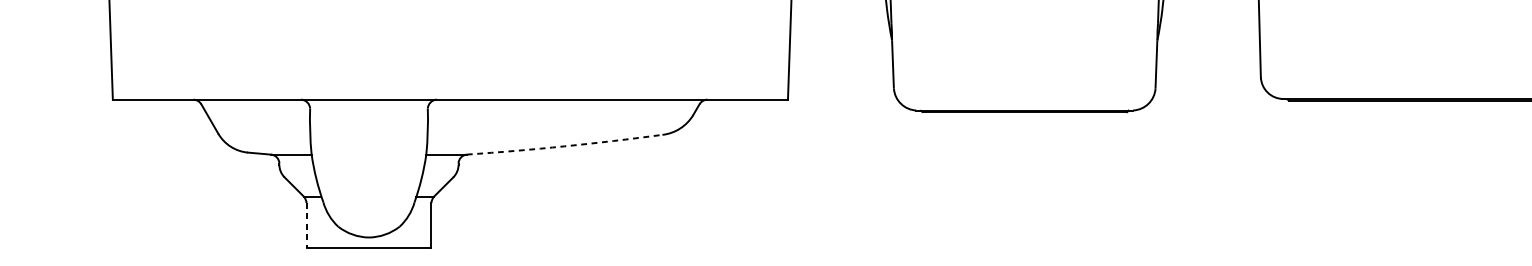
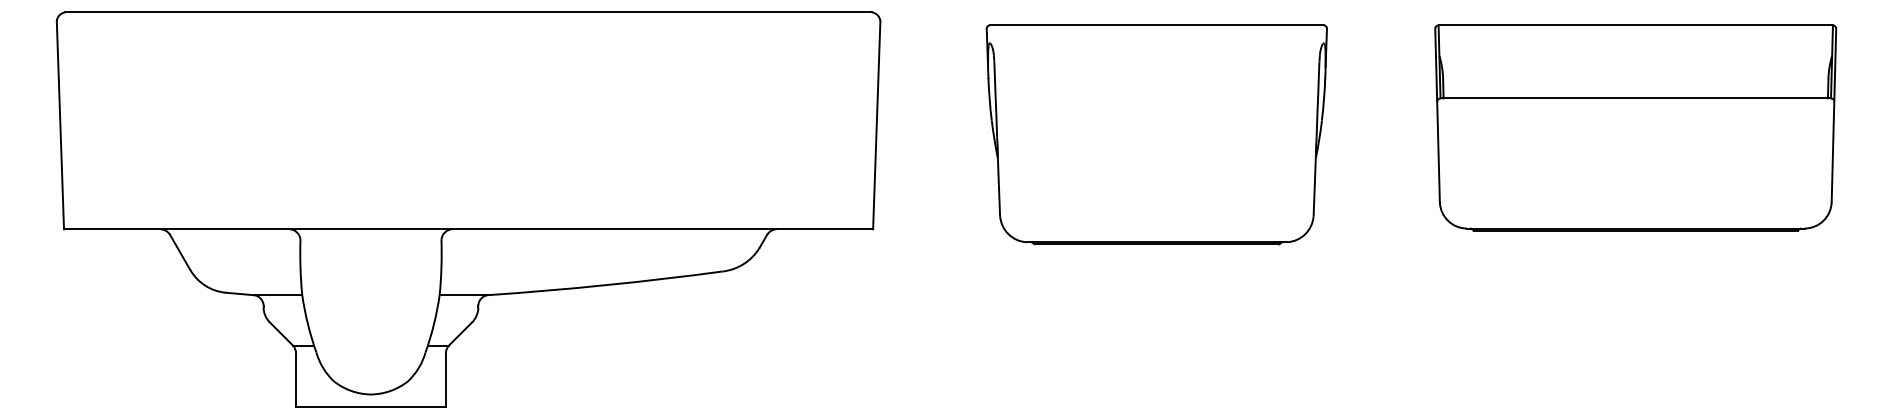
arc: (564, 146) -> (605, 285), dashed -> solid
line: (306, 224) -> (296, 379), dashed -> solid

